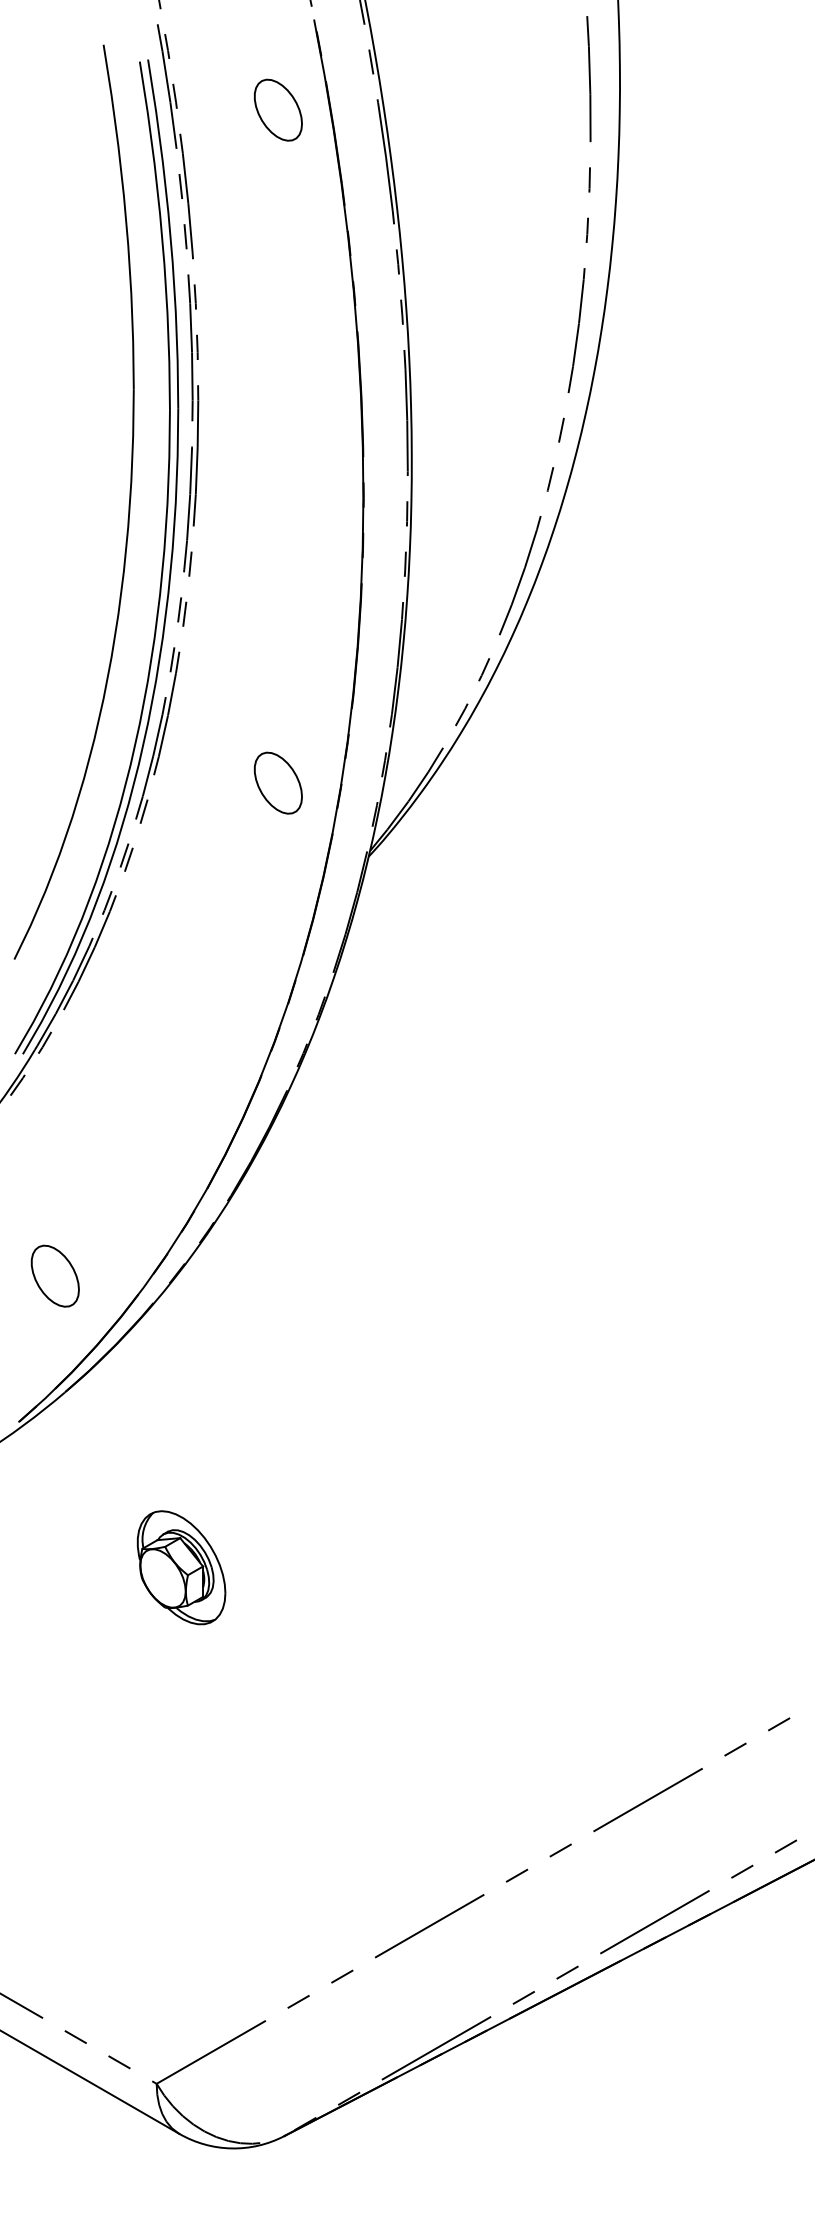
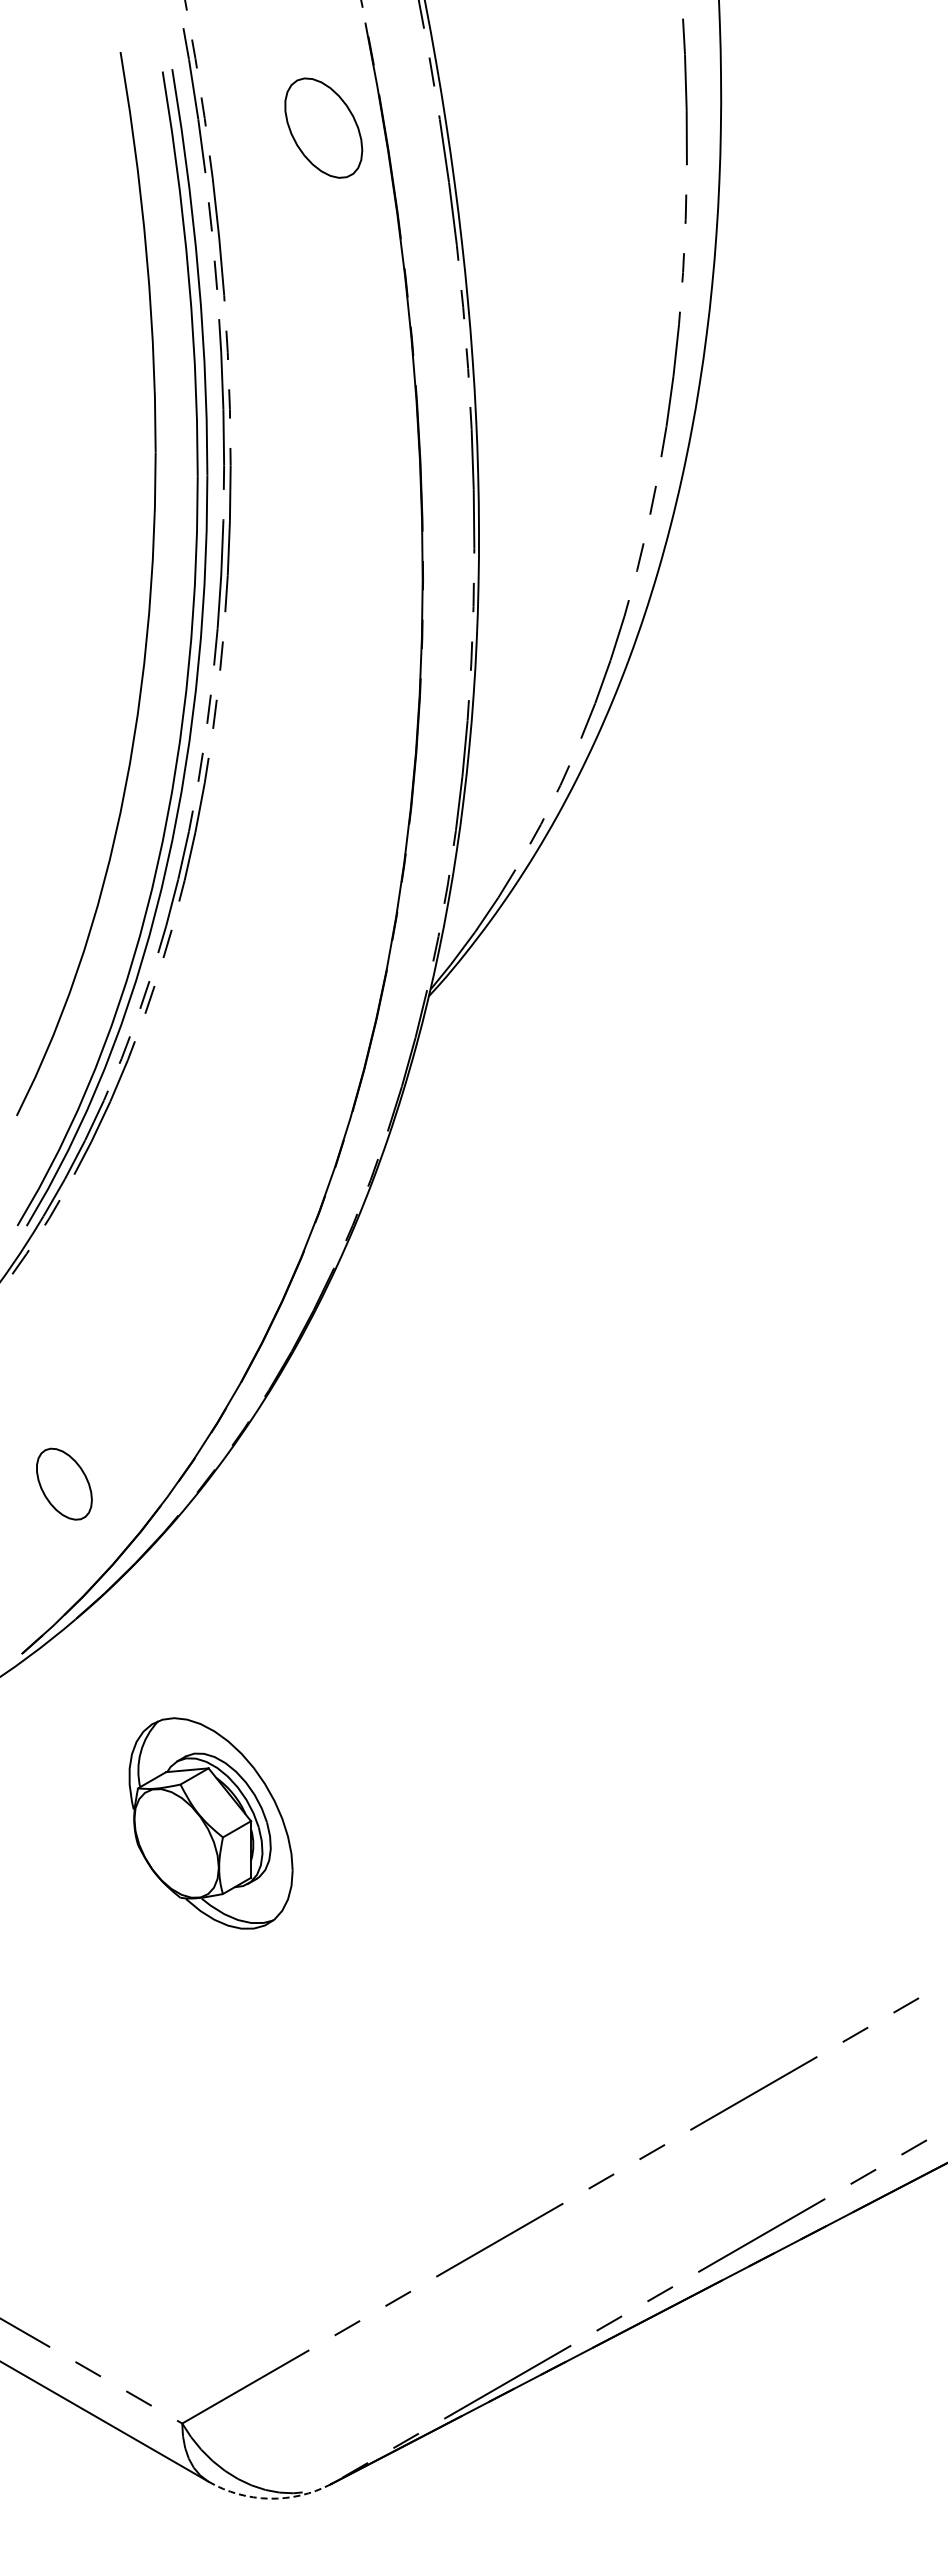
part: (278, 109) -> (323, 127), size x1.4
part: (278, 782) -> (323, 910), removed
part: (181, 1567) -> (211, 1822), size x1.6
arc: (231, 2148) -> (269, 2498), solid -> dashed

